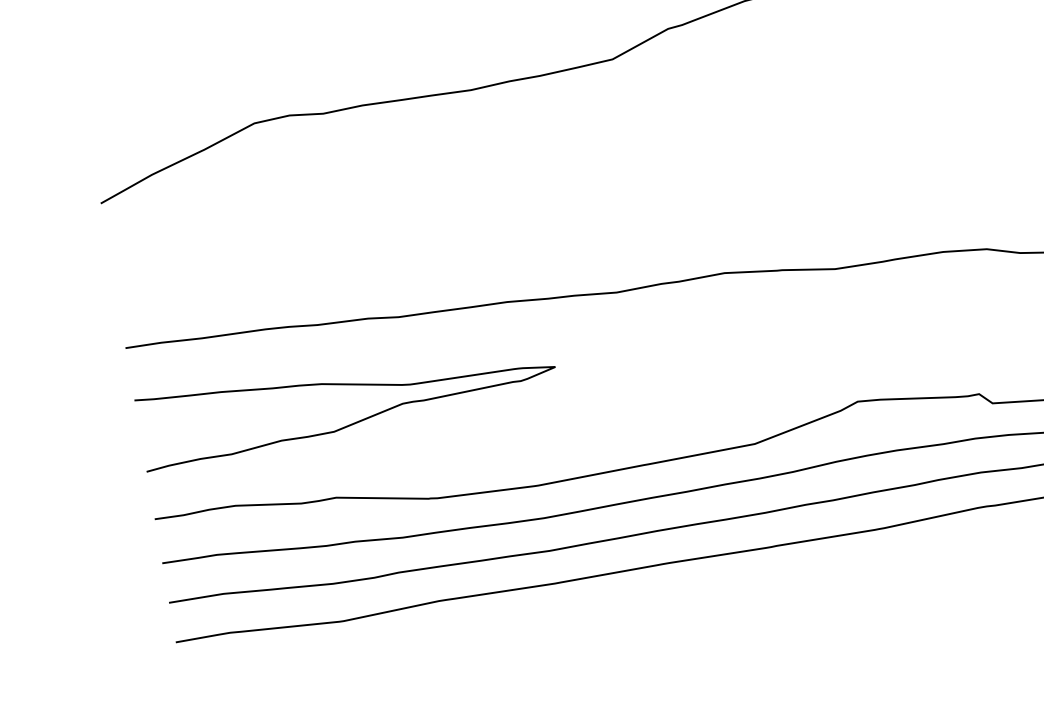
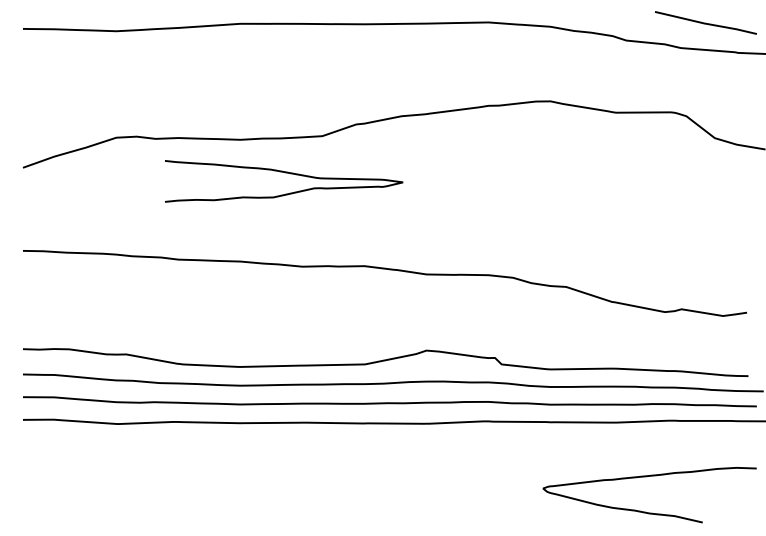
curve: (347, 386) -> (285, 173), moved

